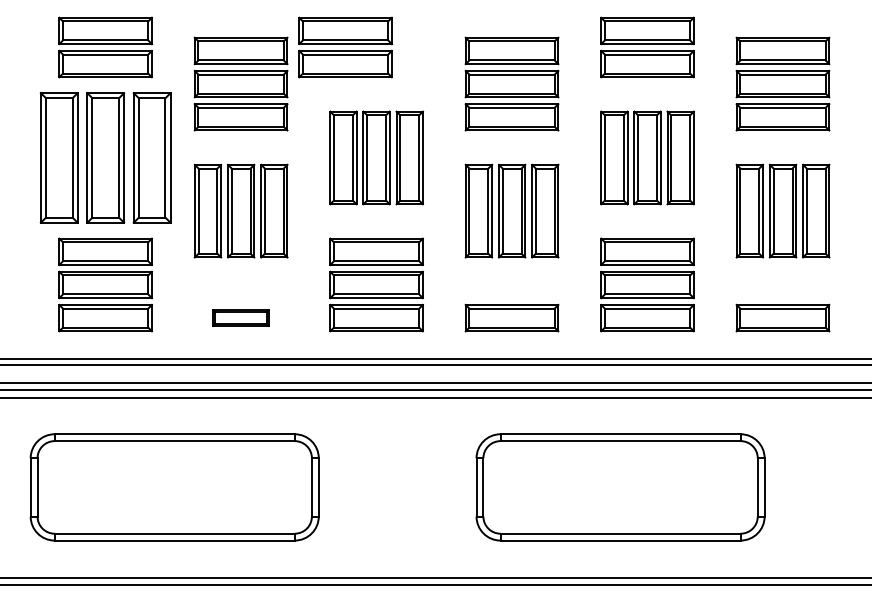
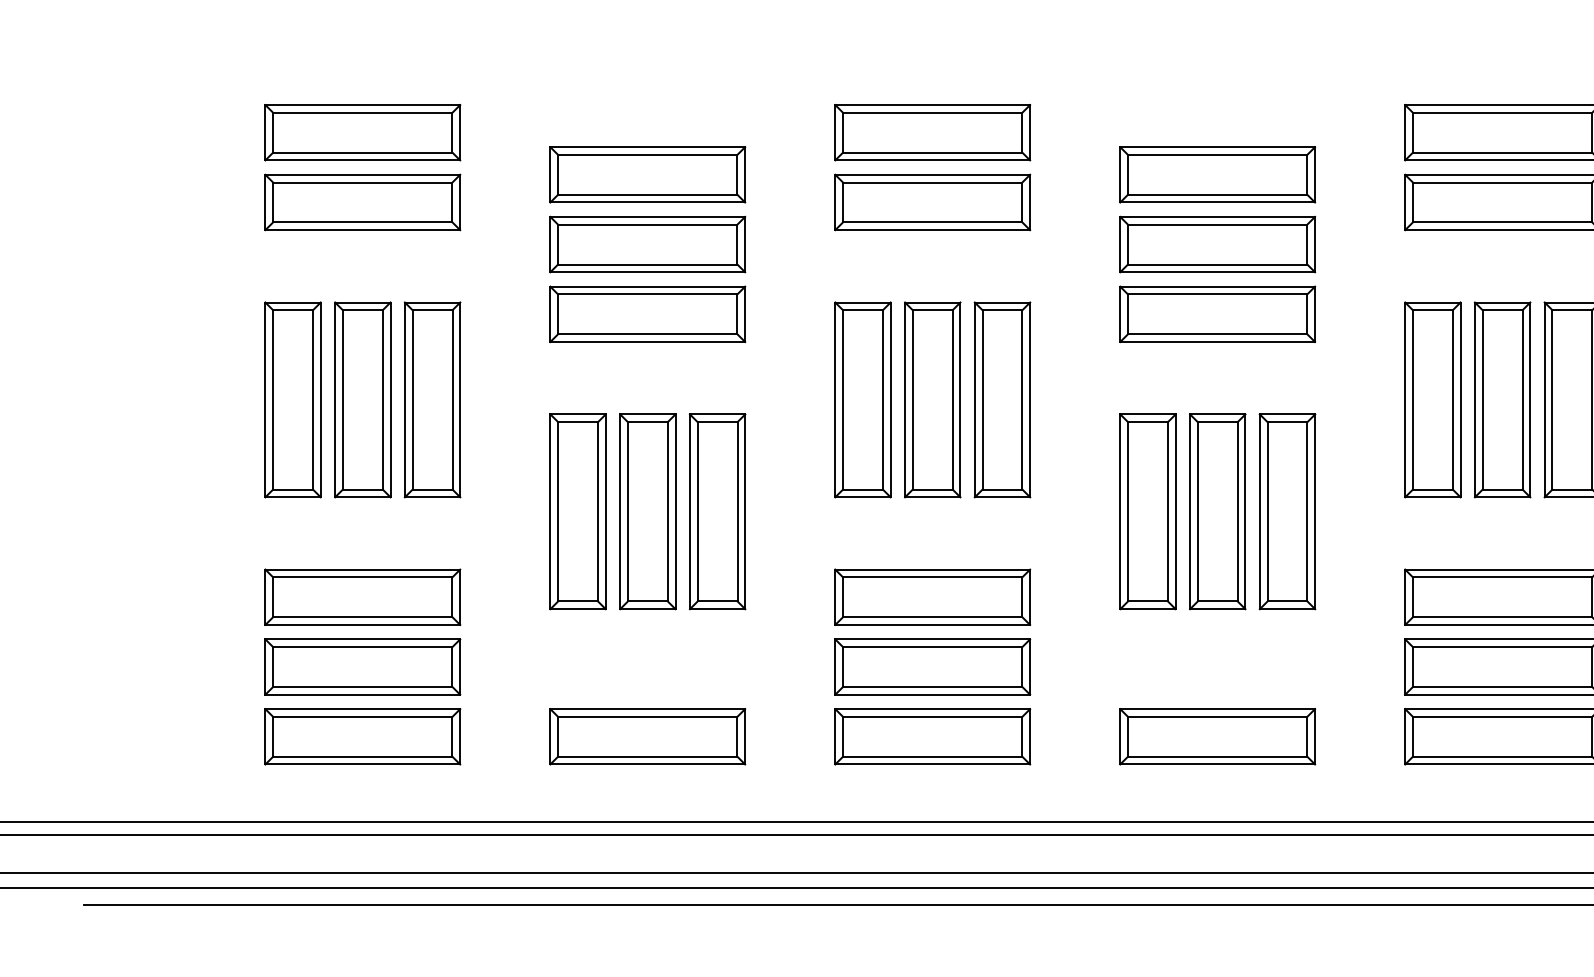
part: (345, 47) -> (932, 167), moved
part: (105, 157) -> (362, 398), size x0.71
part: (240, 317) -> (646, 735), size x1.67

